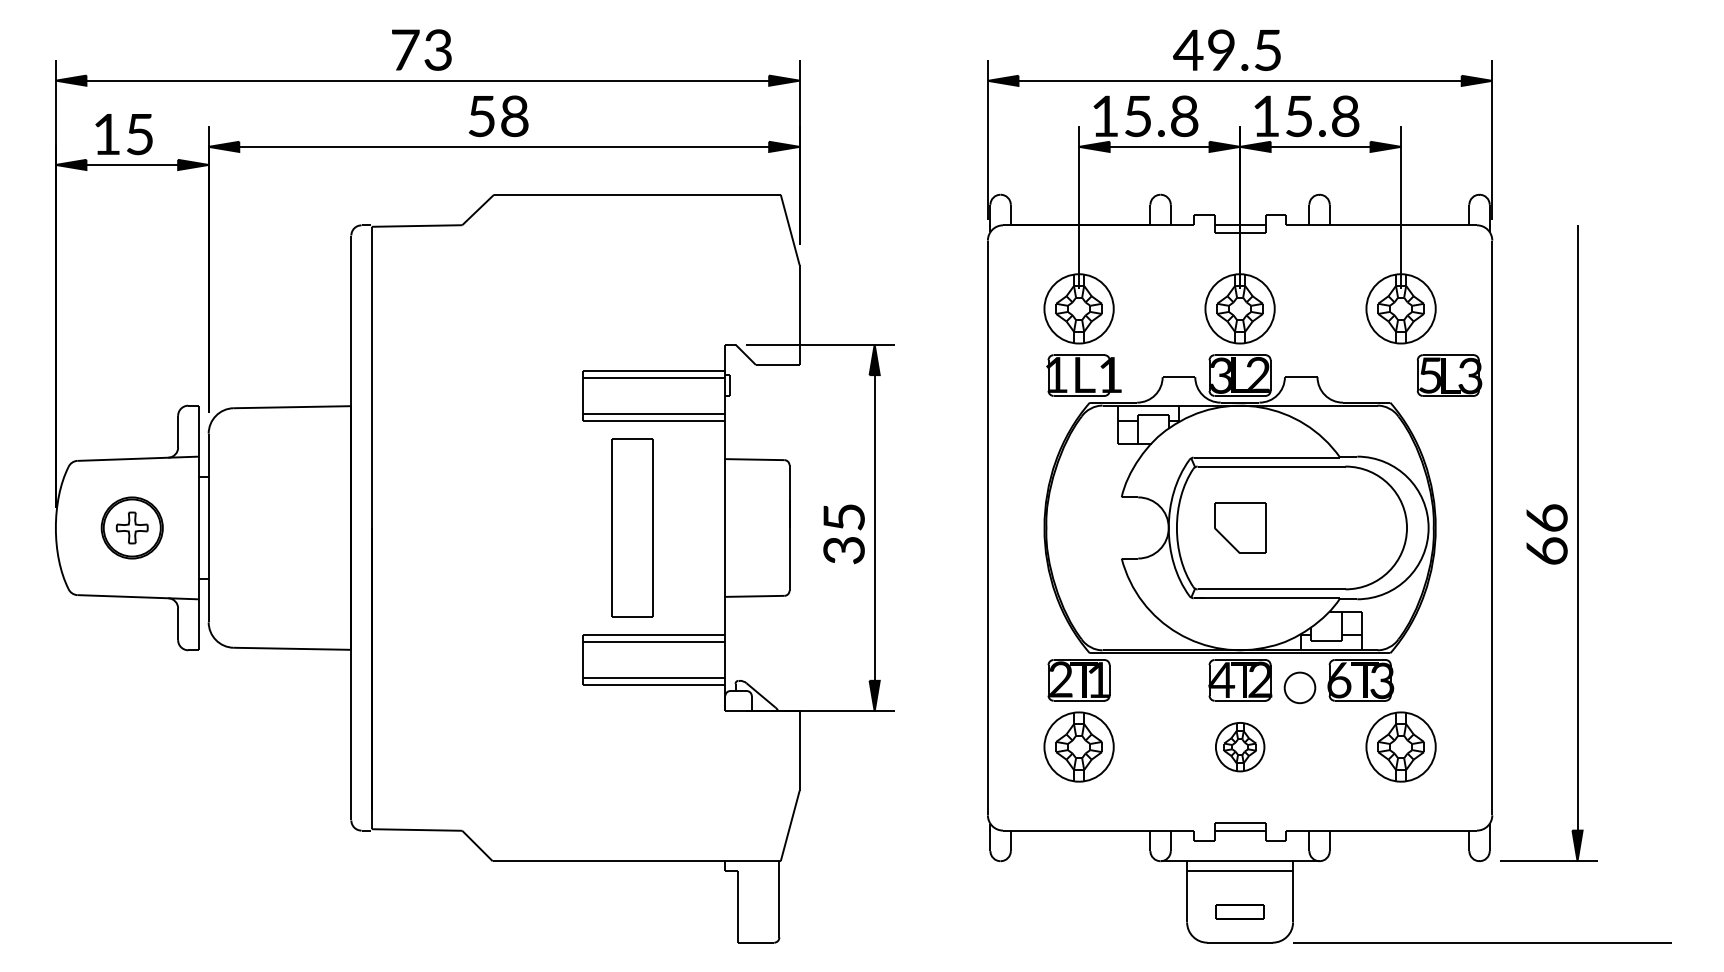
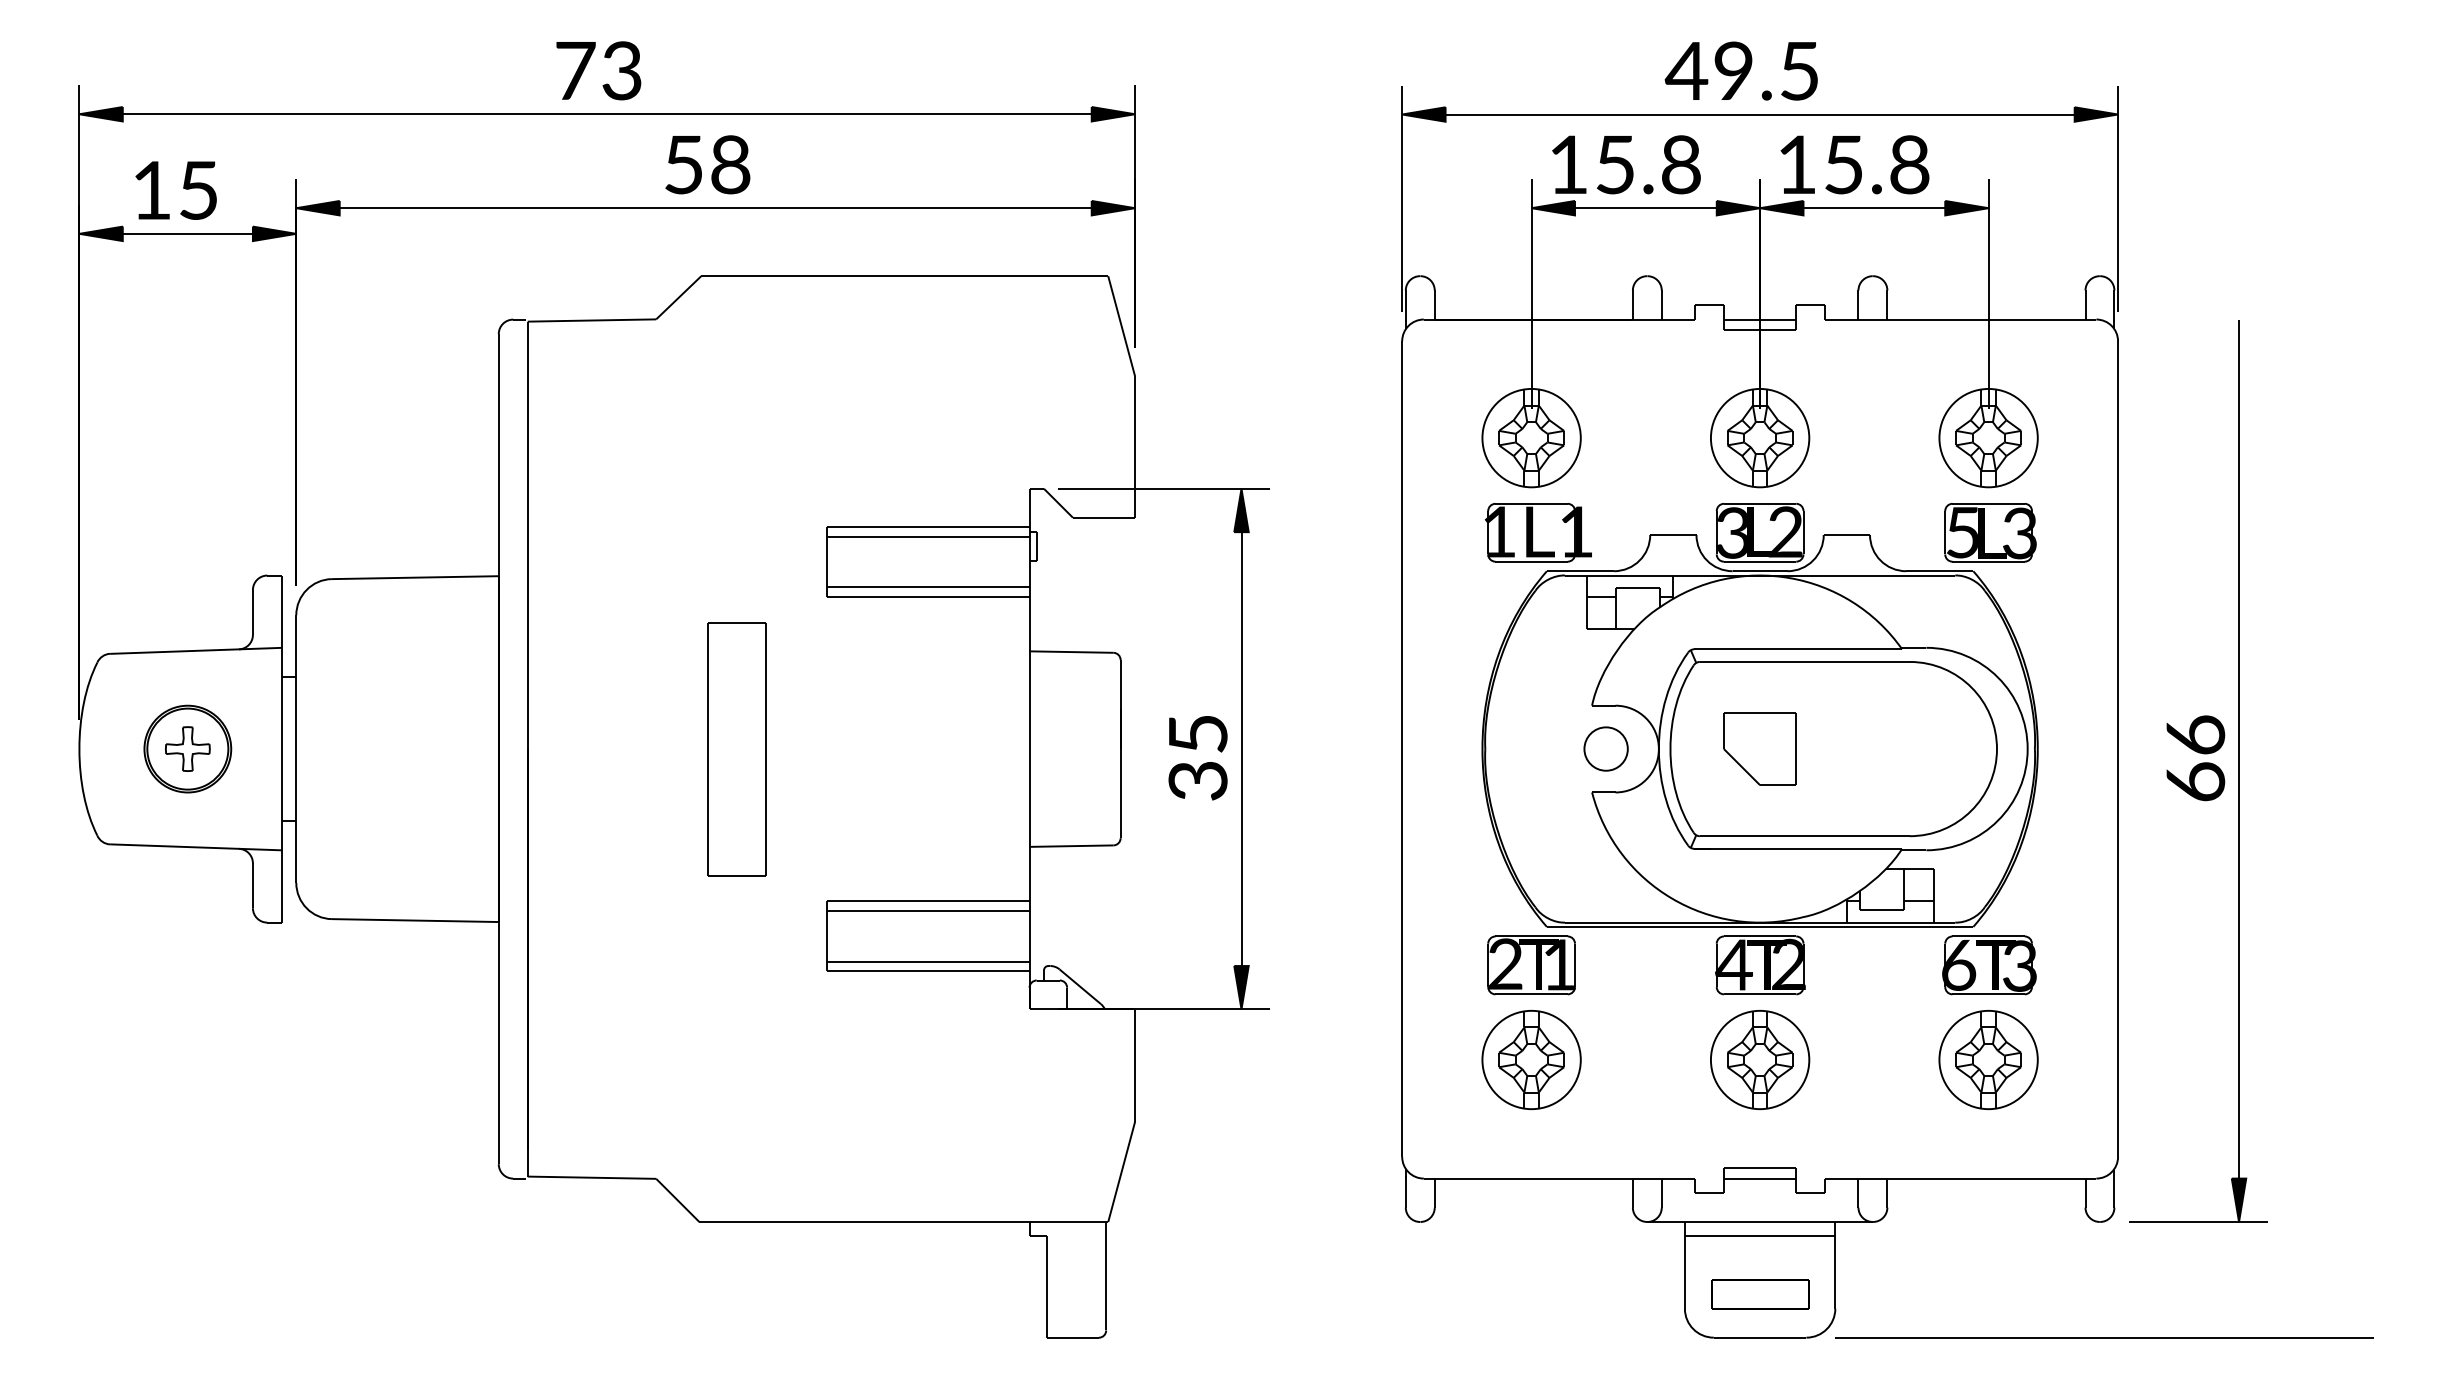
part: (1449, 375) -> (1990, 532), moved
part: (631, 528) -> (736, 749), moved
part: (1360, 680) -> (1989, 965), moved
part: (1299, 687) -> (1605, 748), moved
part: (1240, 747) -> (1760, 1060), size x1.43
part: (1240, 912) -> (1760, 1294), size x1.43

